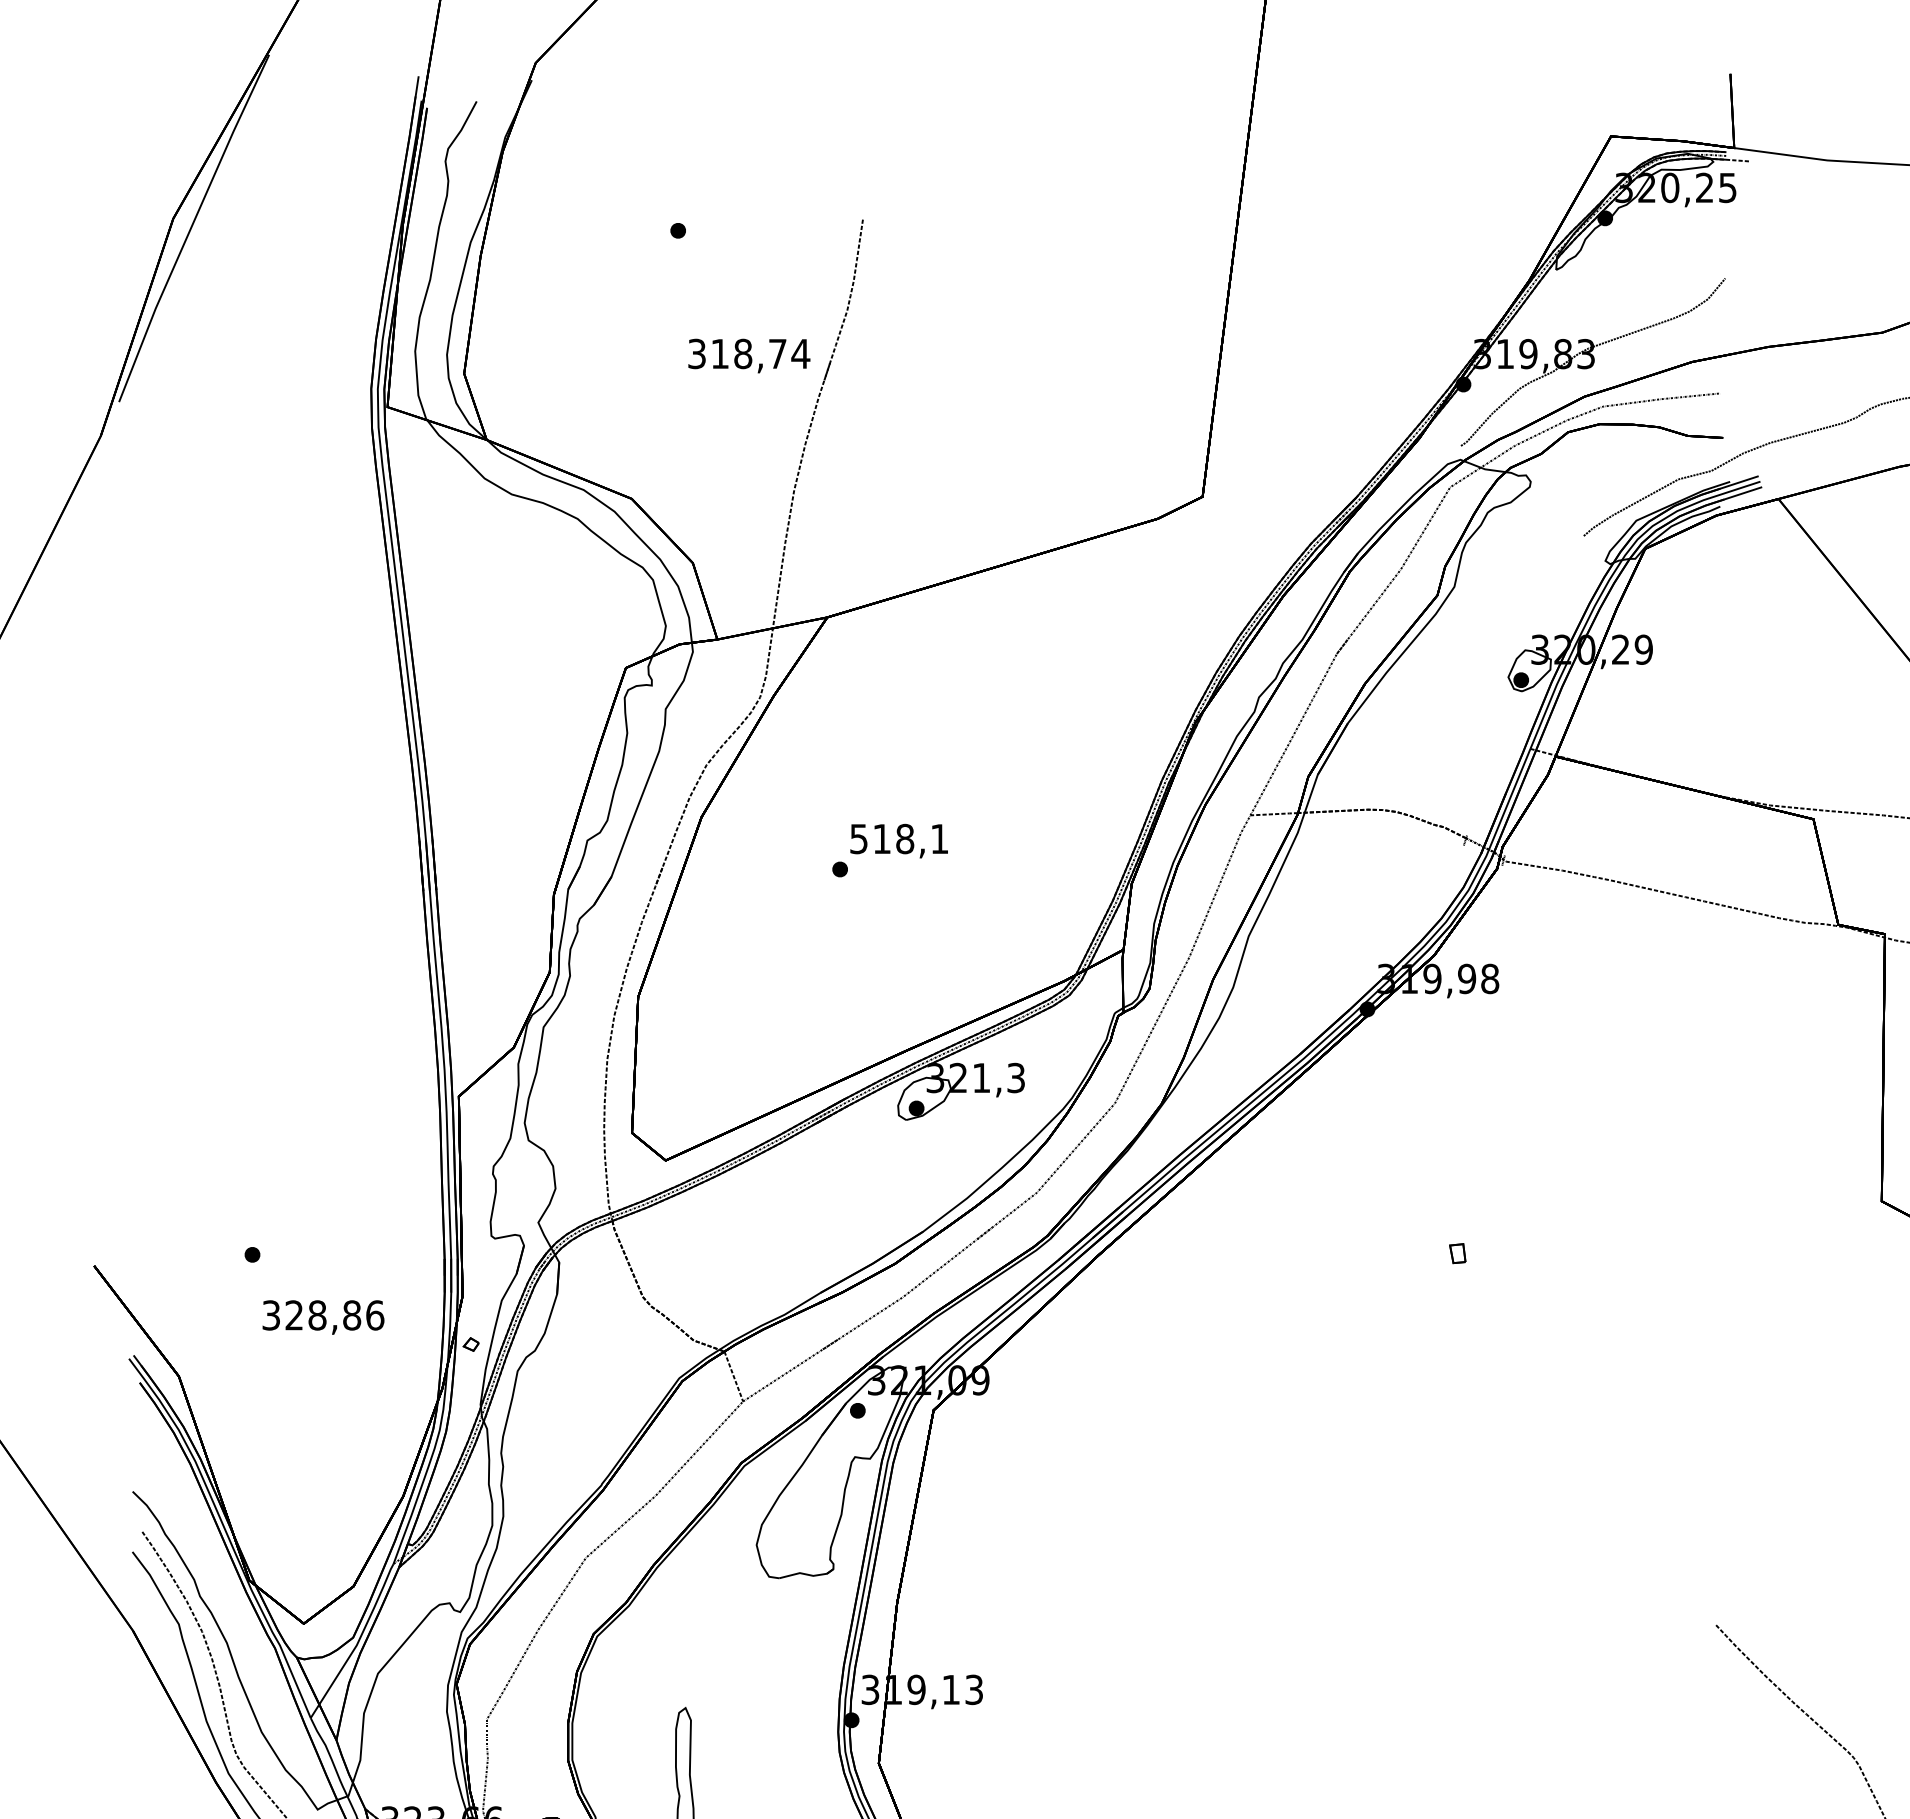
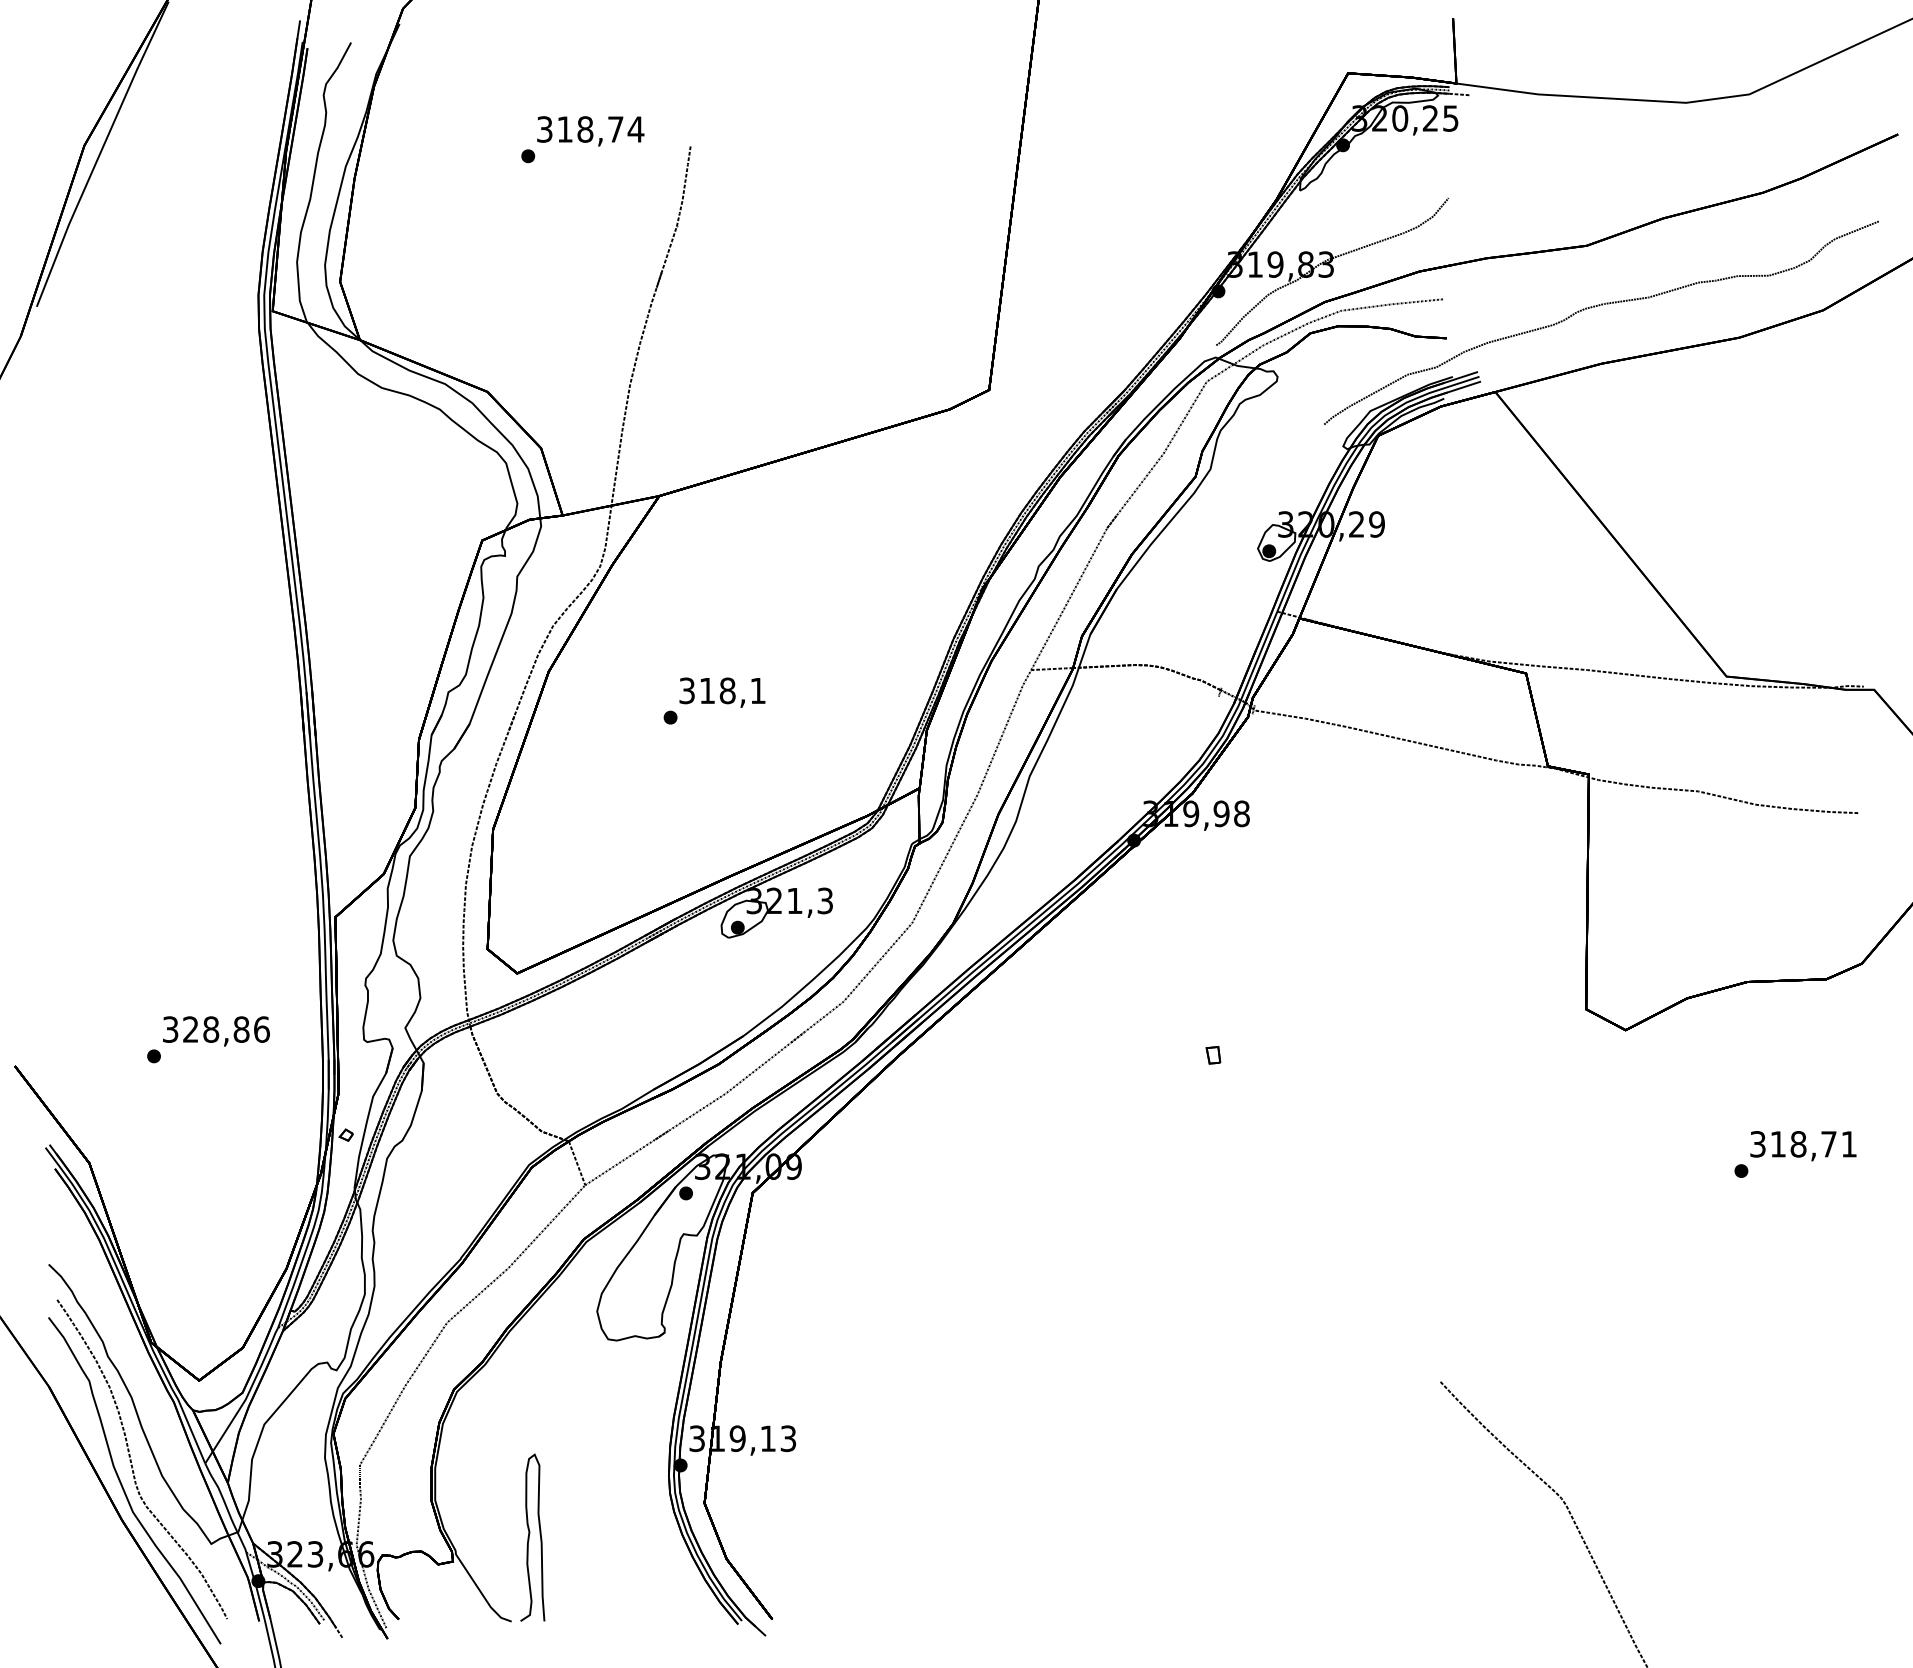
text: (749, 356) -> (590, 131), moved
text: (859, 838) -> (687, 690), 518,1 -> 318,1
text: (323, 1317) -> (216, 1031), moved

